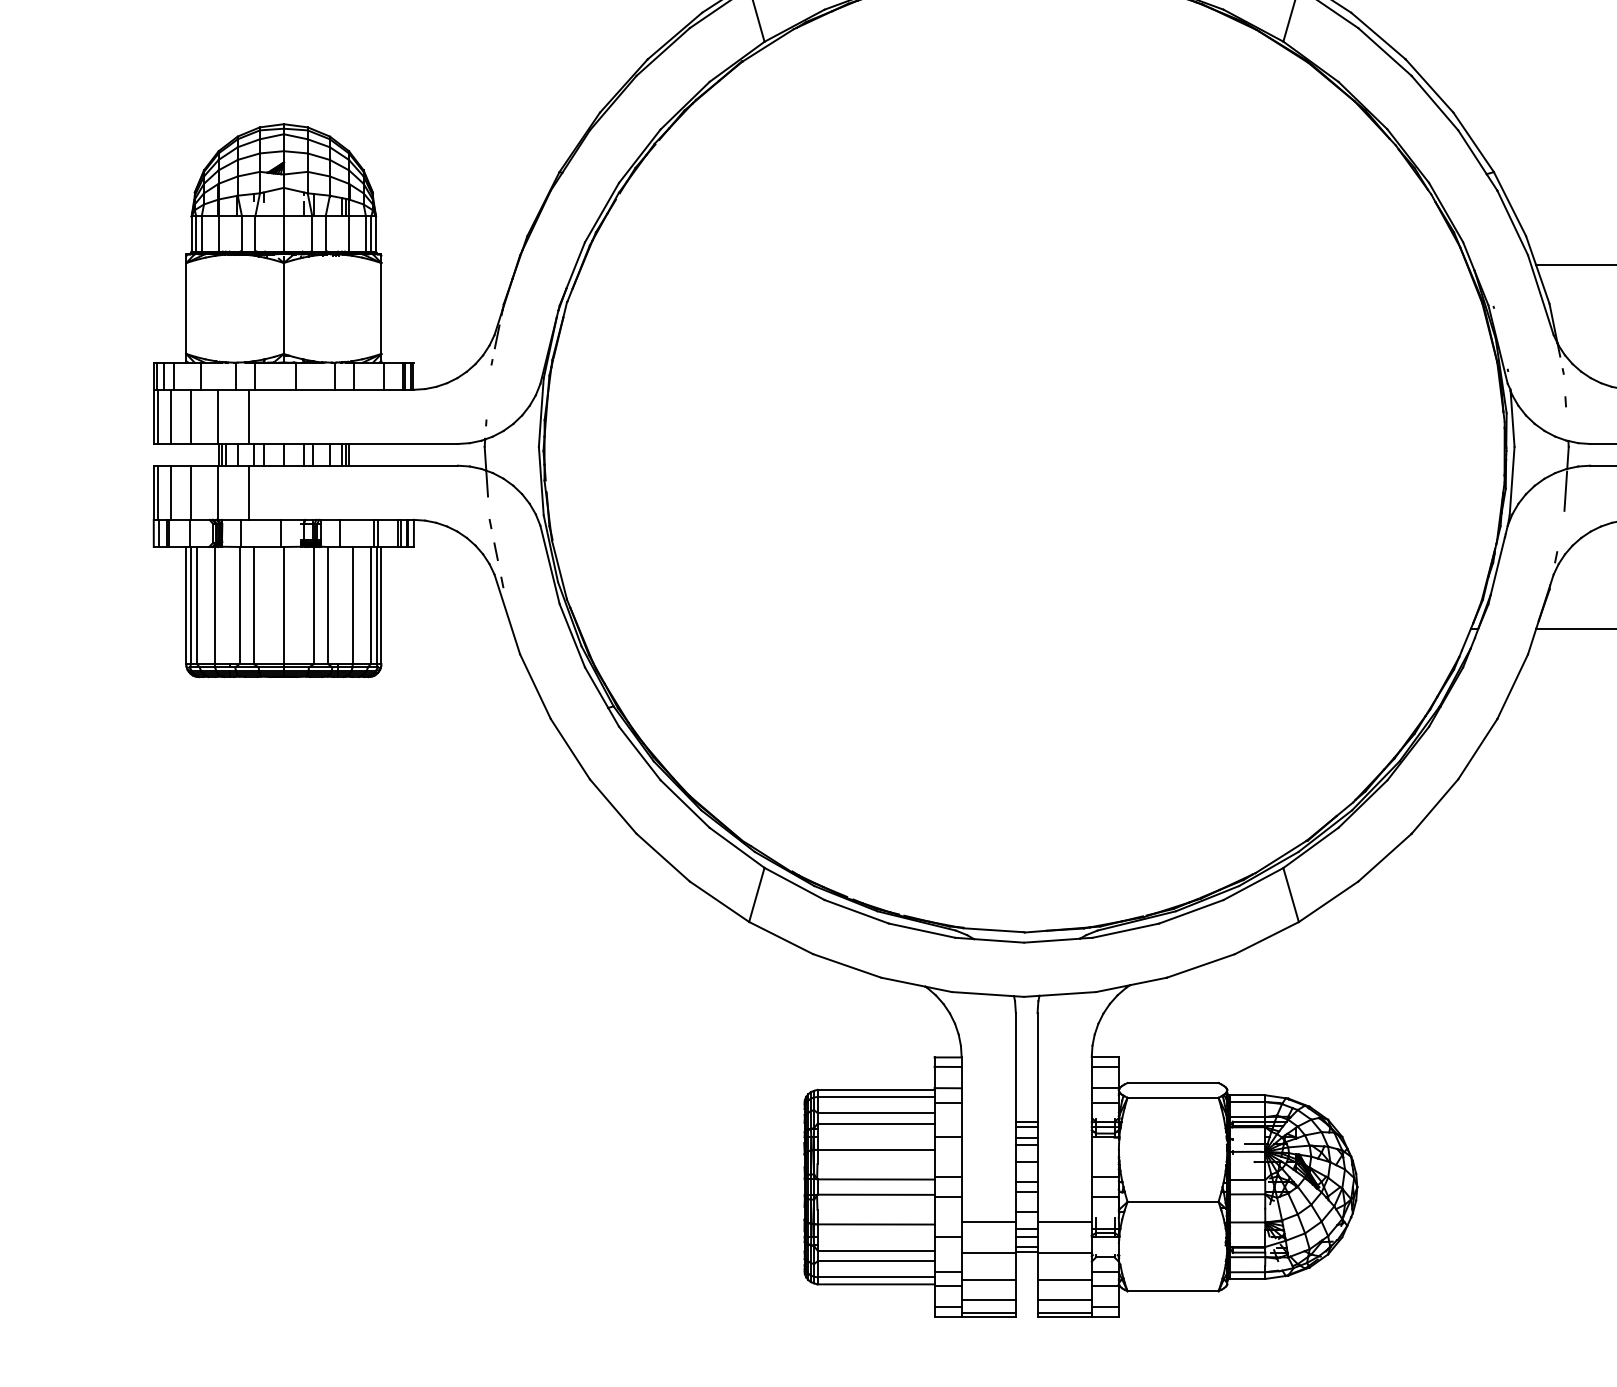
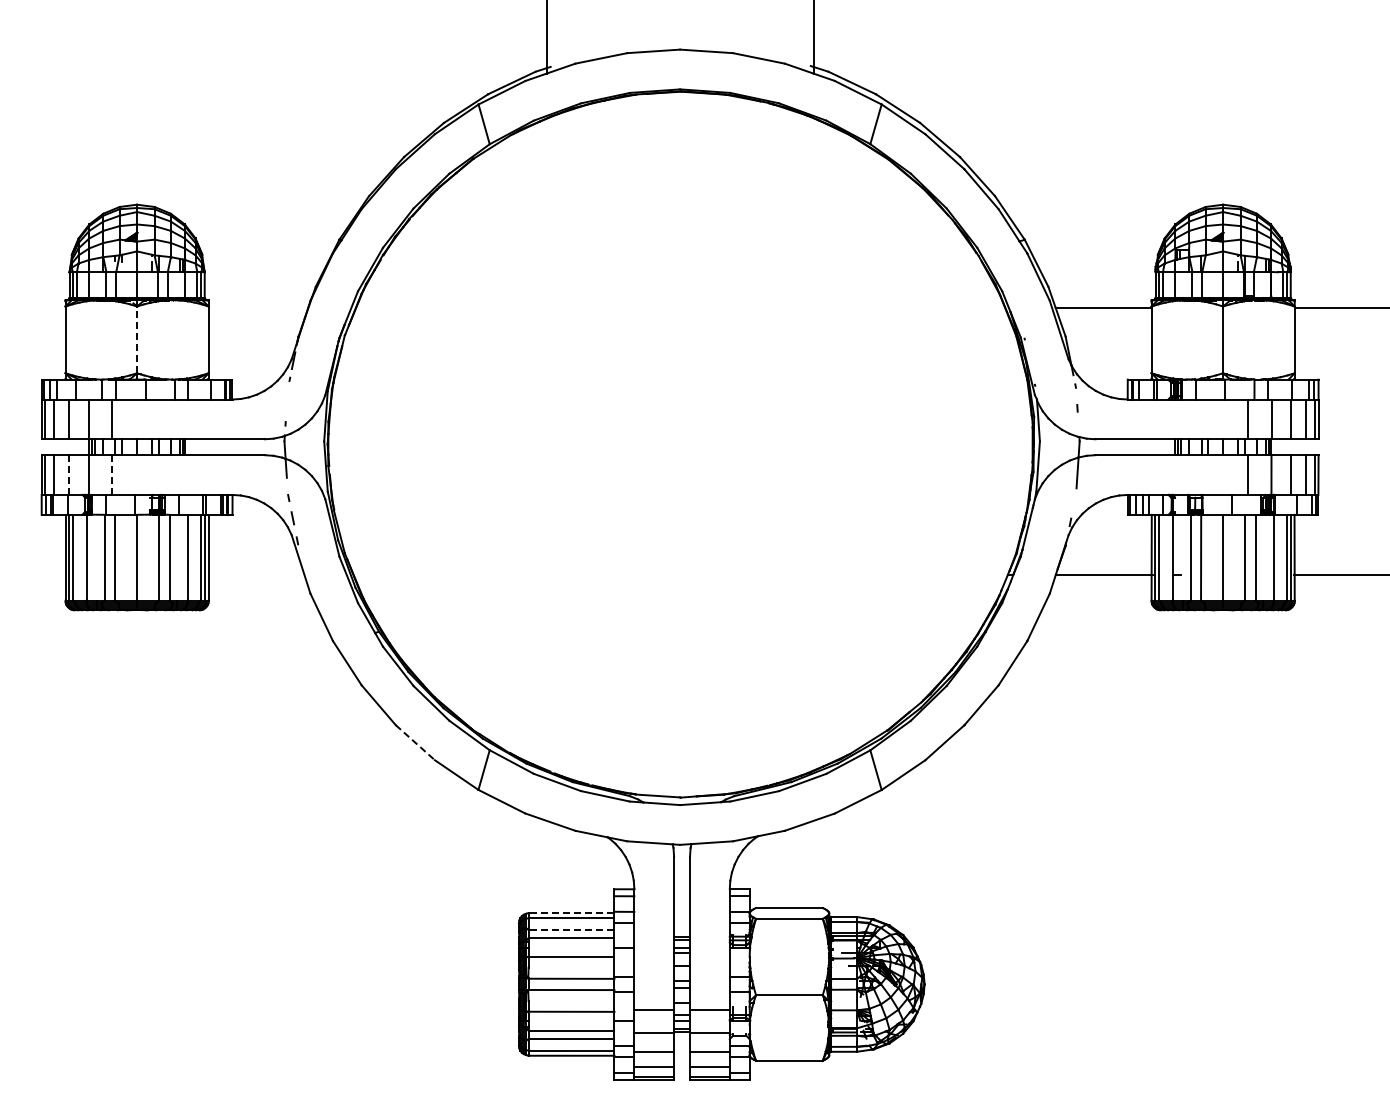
line: (284, 307) -> (137, 339), solid -> dashed
line: (191, 493) -> (69, 475), solid -> dashed
line: (248, 493) -> (111, 475), solid -> dashed
line: (663, 858) -> (415, 743), solid -> dashed
line: (875, 1090) -> (571, 913), solid -> dashed
line: (875, 1113) -> (571, 930), solid -> dashed

